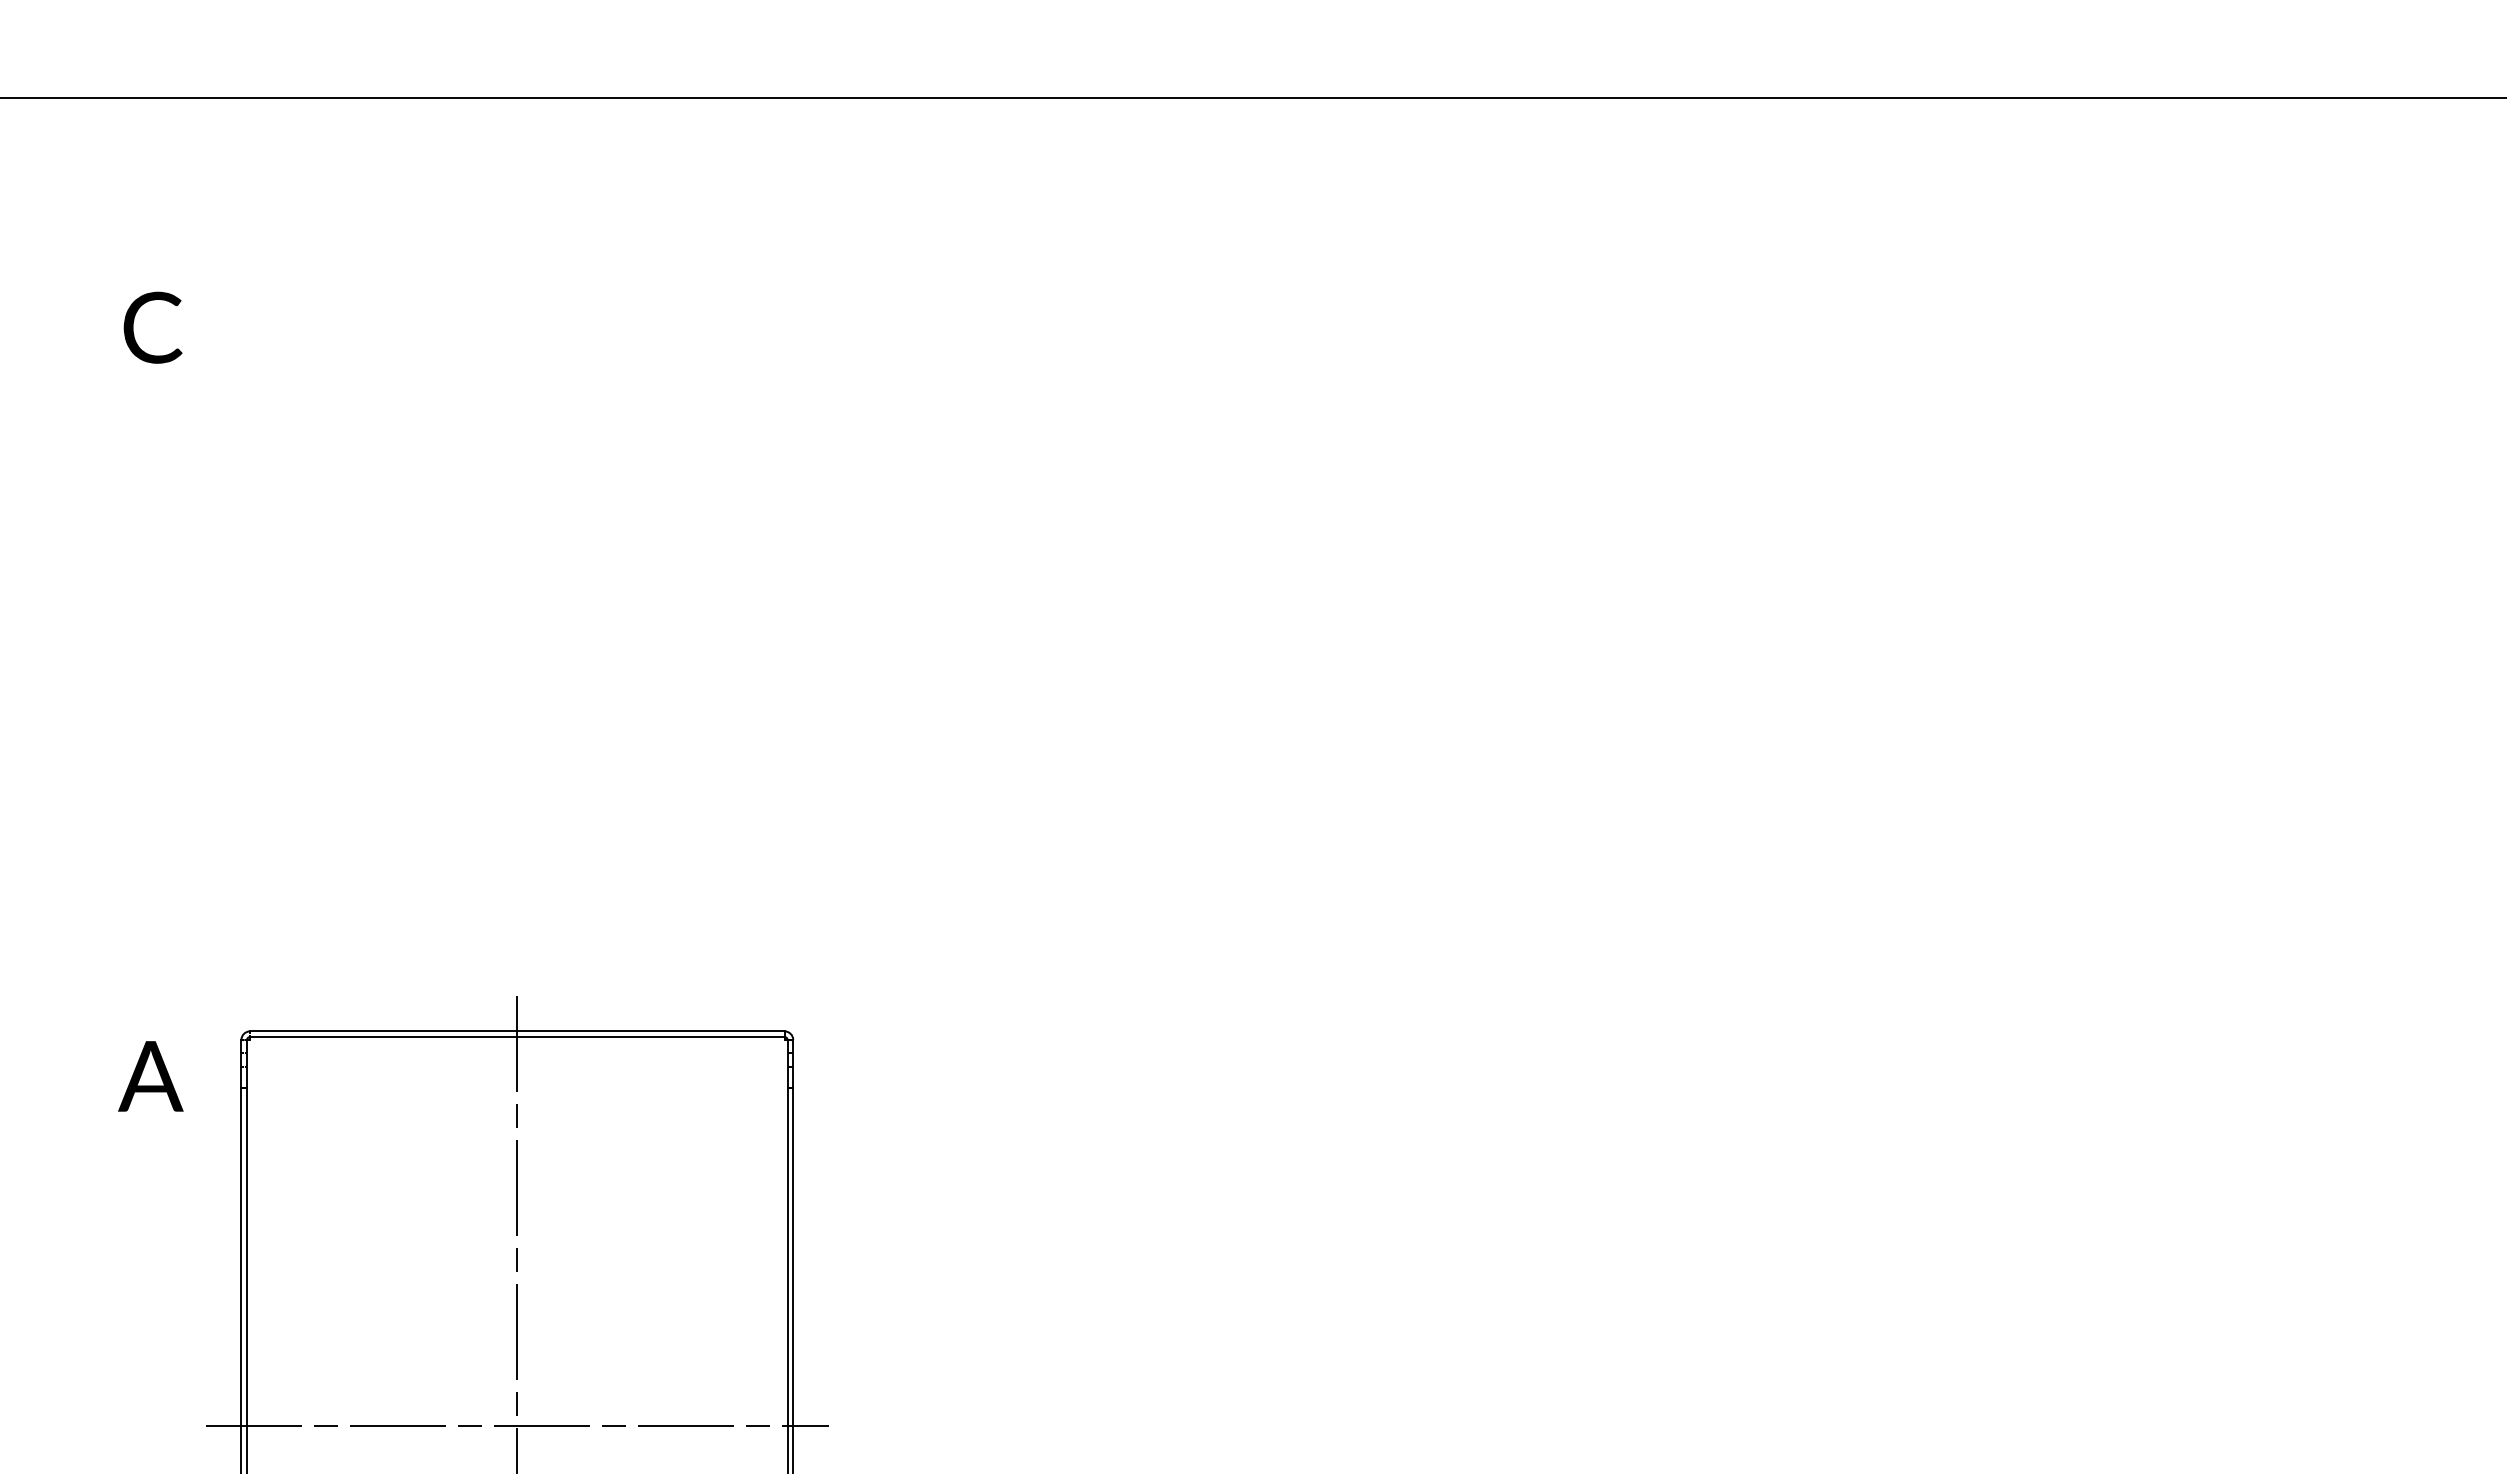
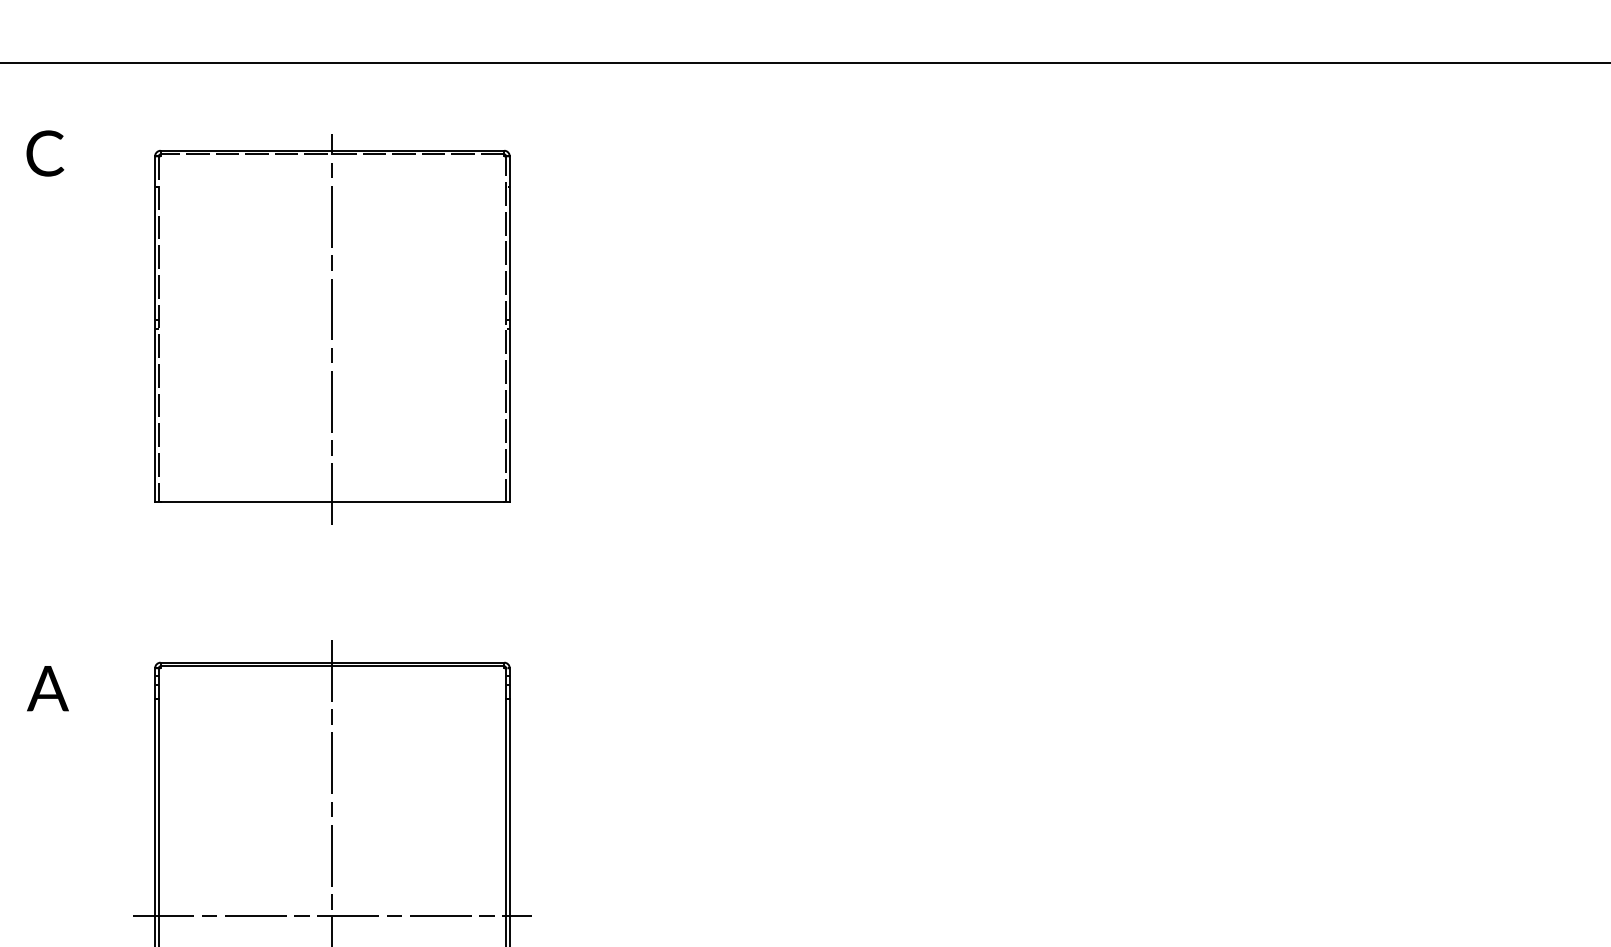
text: (153, 327) -> (45, 153), moved
part: (517, 512) -> (332, 329), added
text: (150, 1076) -> (47, 688), moved

